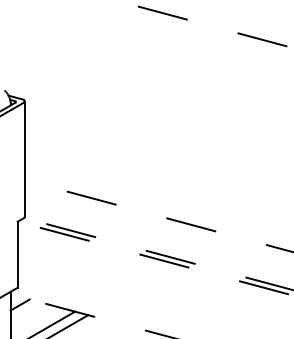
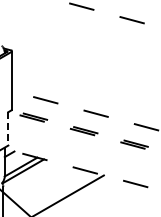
line: (17, 253) -> (8, 128), solid -> dashed

